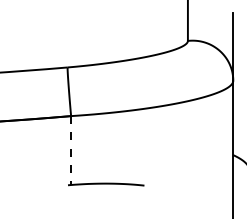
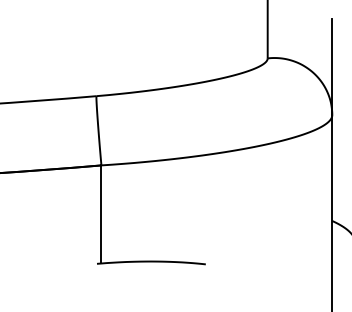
line: (71, 151) -> (101, 215), dashed -> solid

